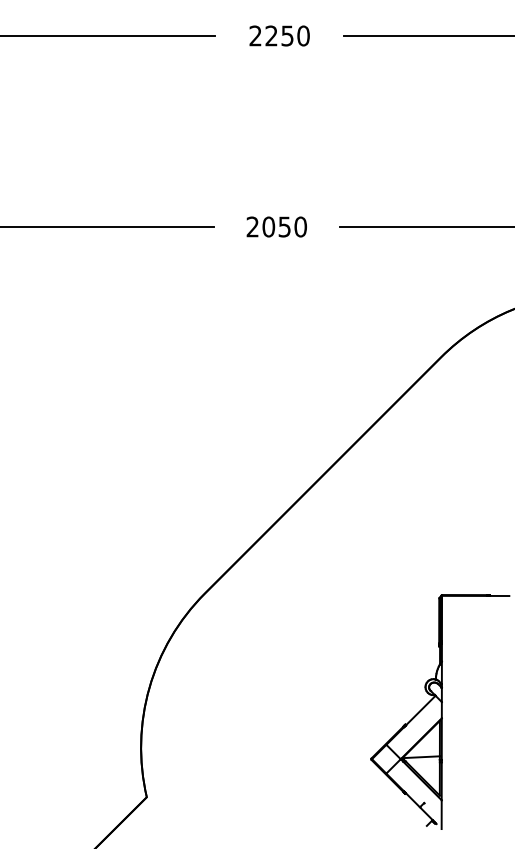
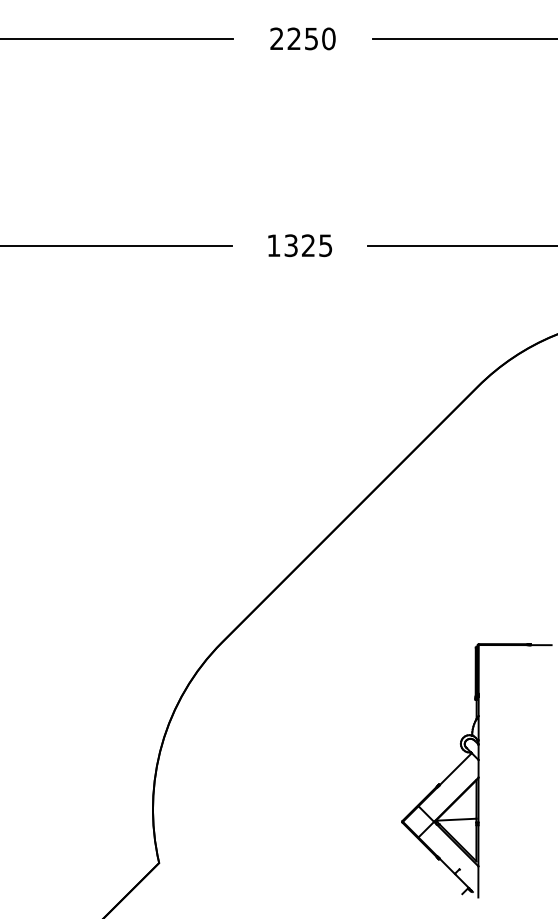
text: (276, 226) -> (299, 245), 2050 -> 1325

